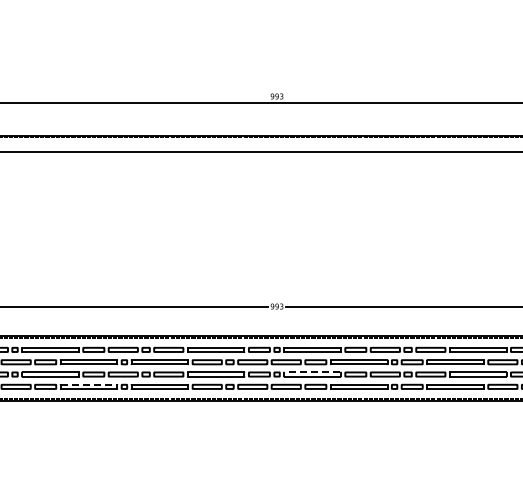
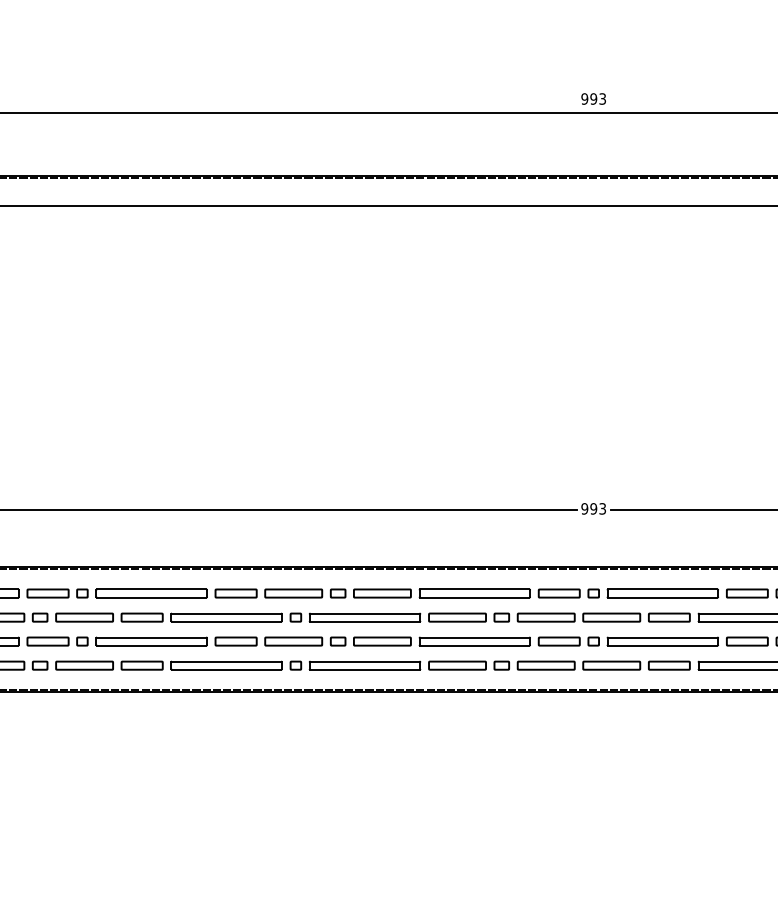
line: (312, 372) -> (662, 637), dashed -> solid
line: (88, 384) -> (225, 661), dashed -> solid

